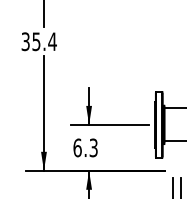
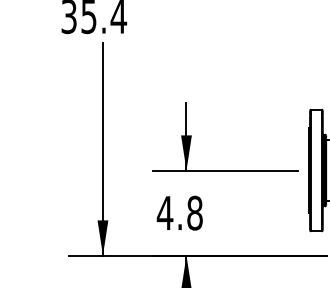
text: (85, 147) -> (179, 212), 6.3 -> 4.8

